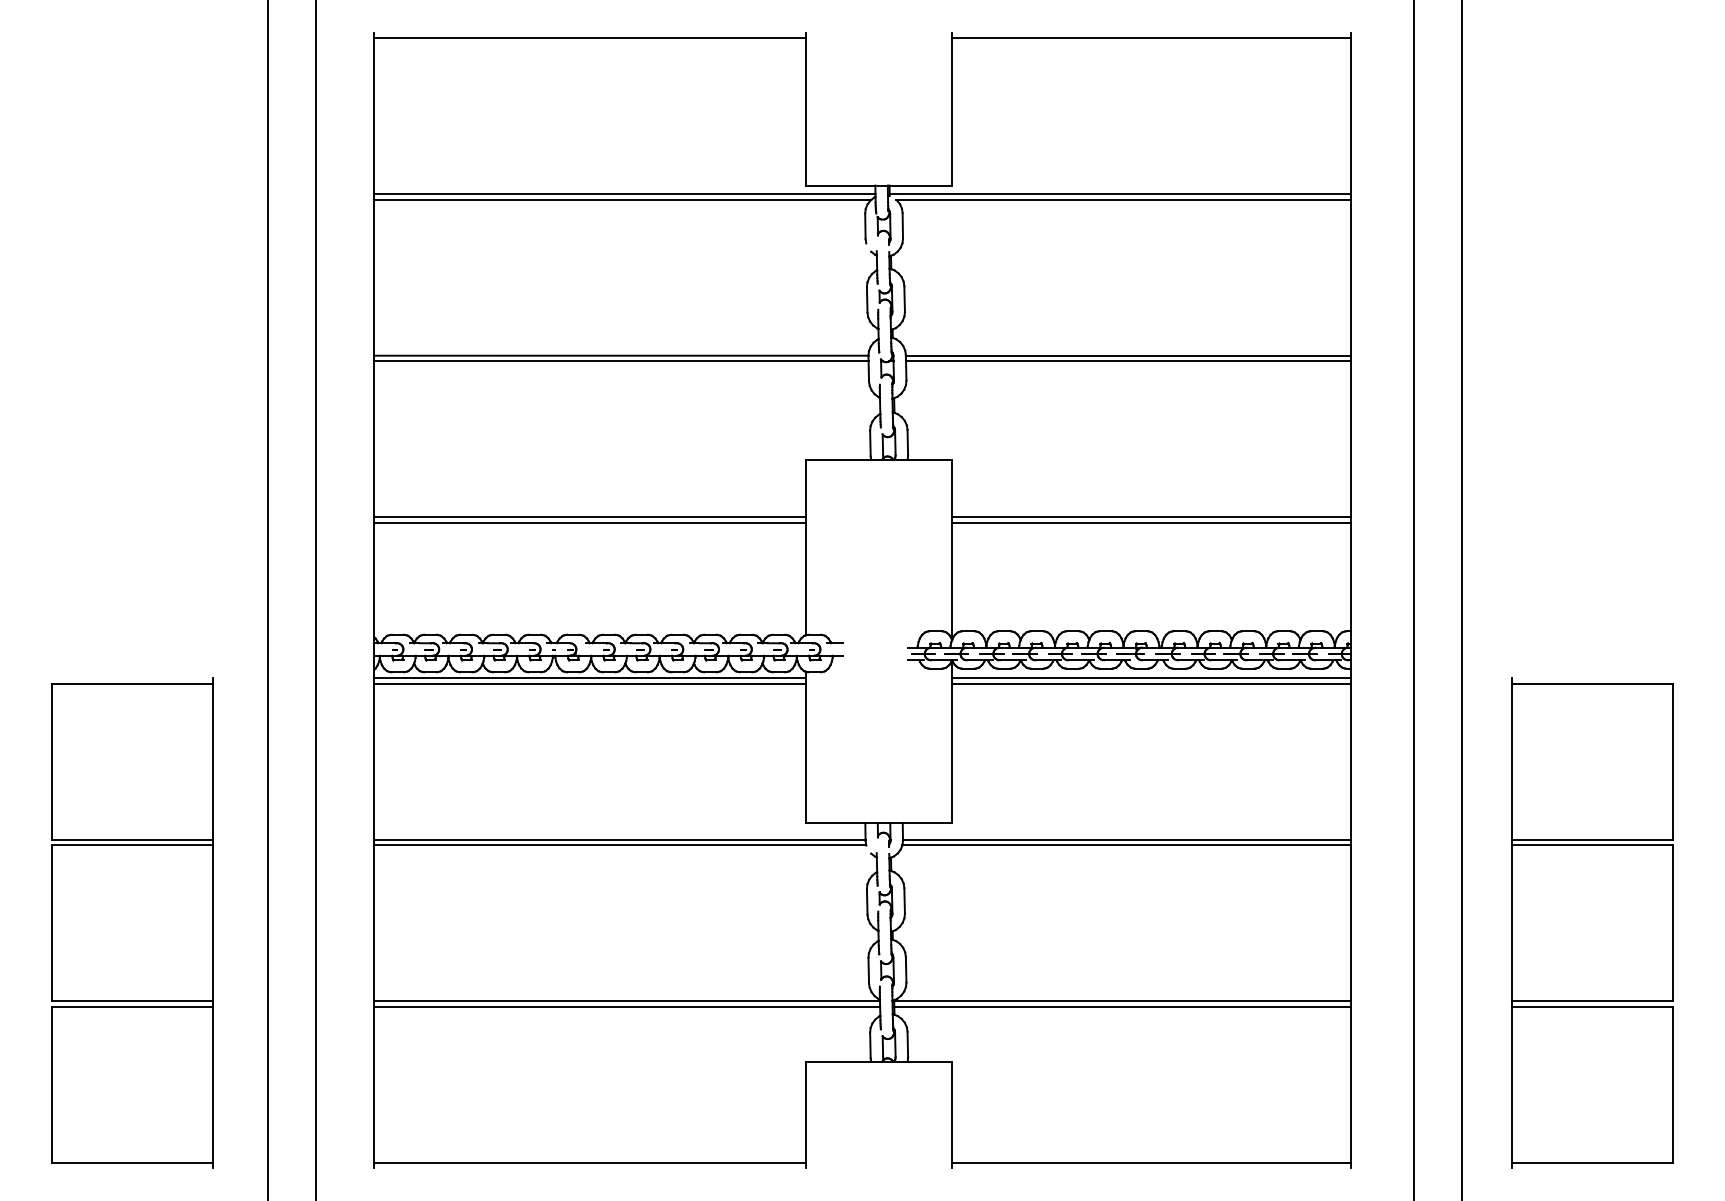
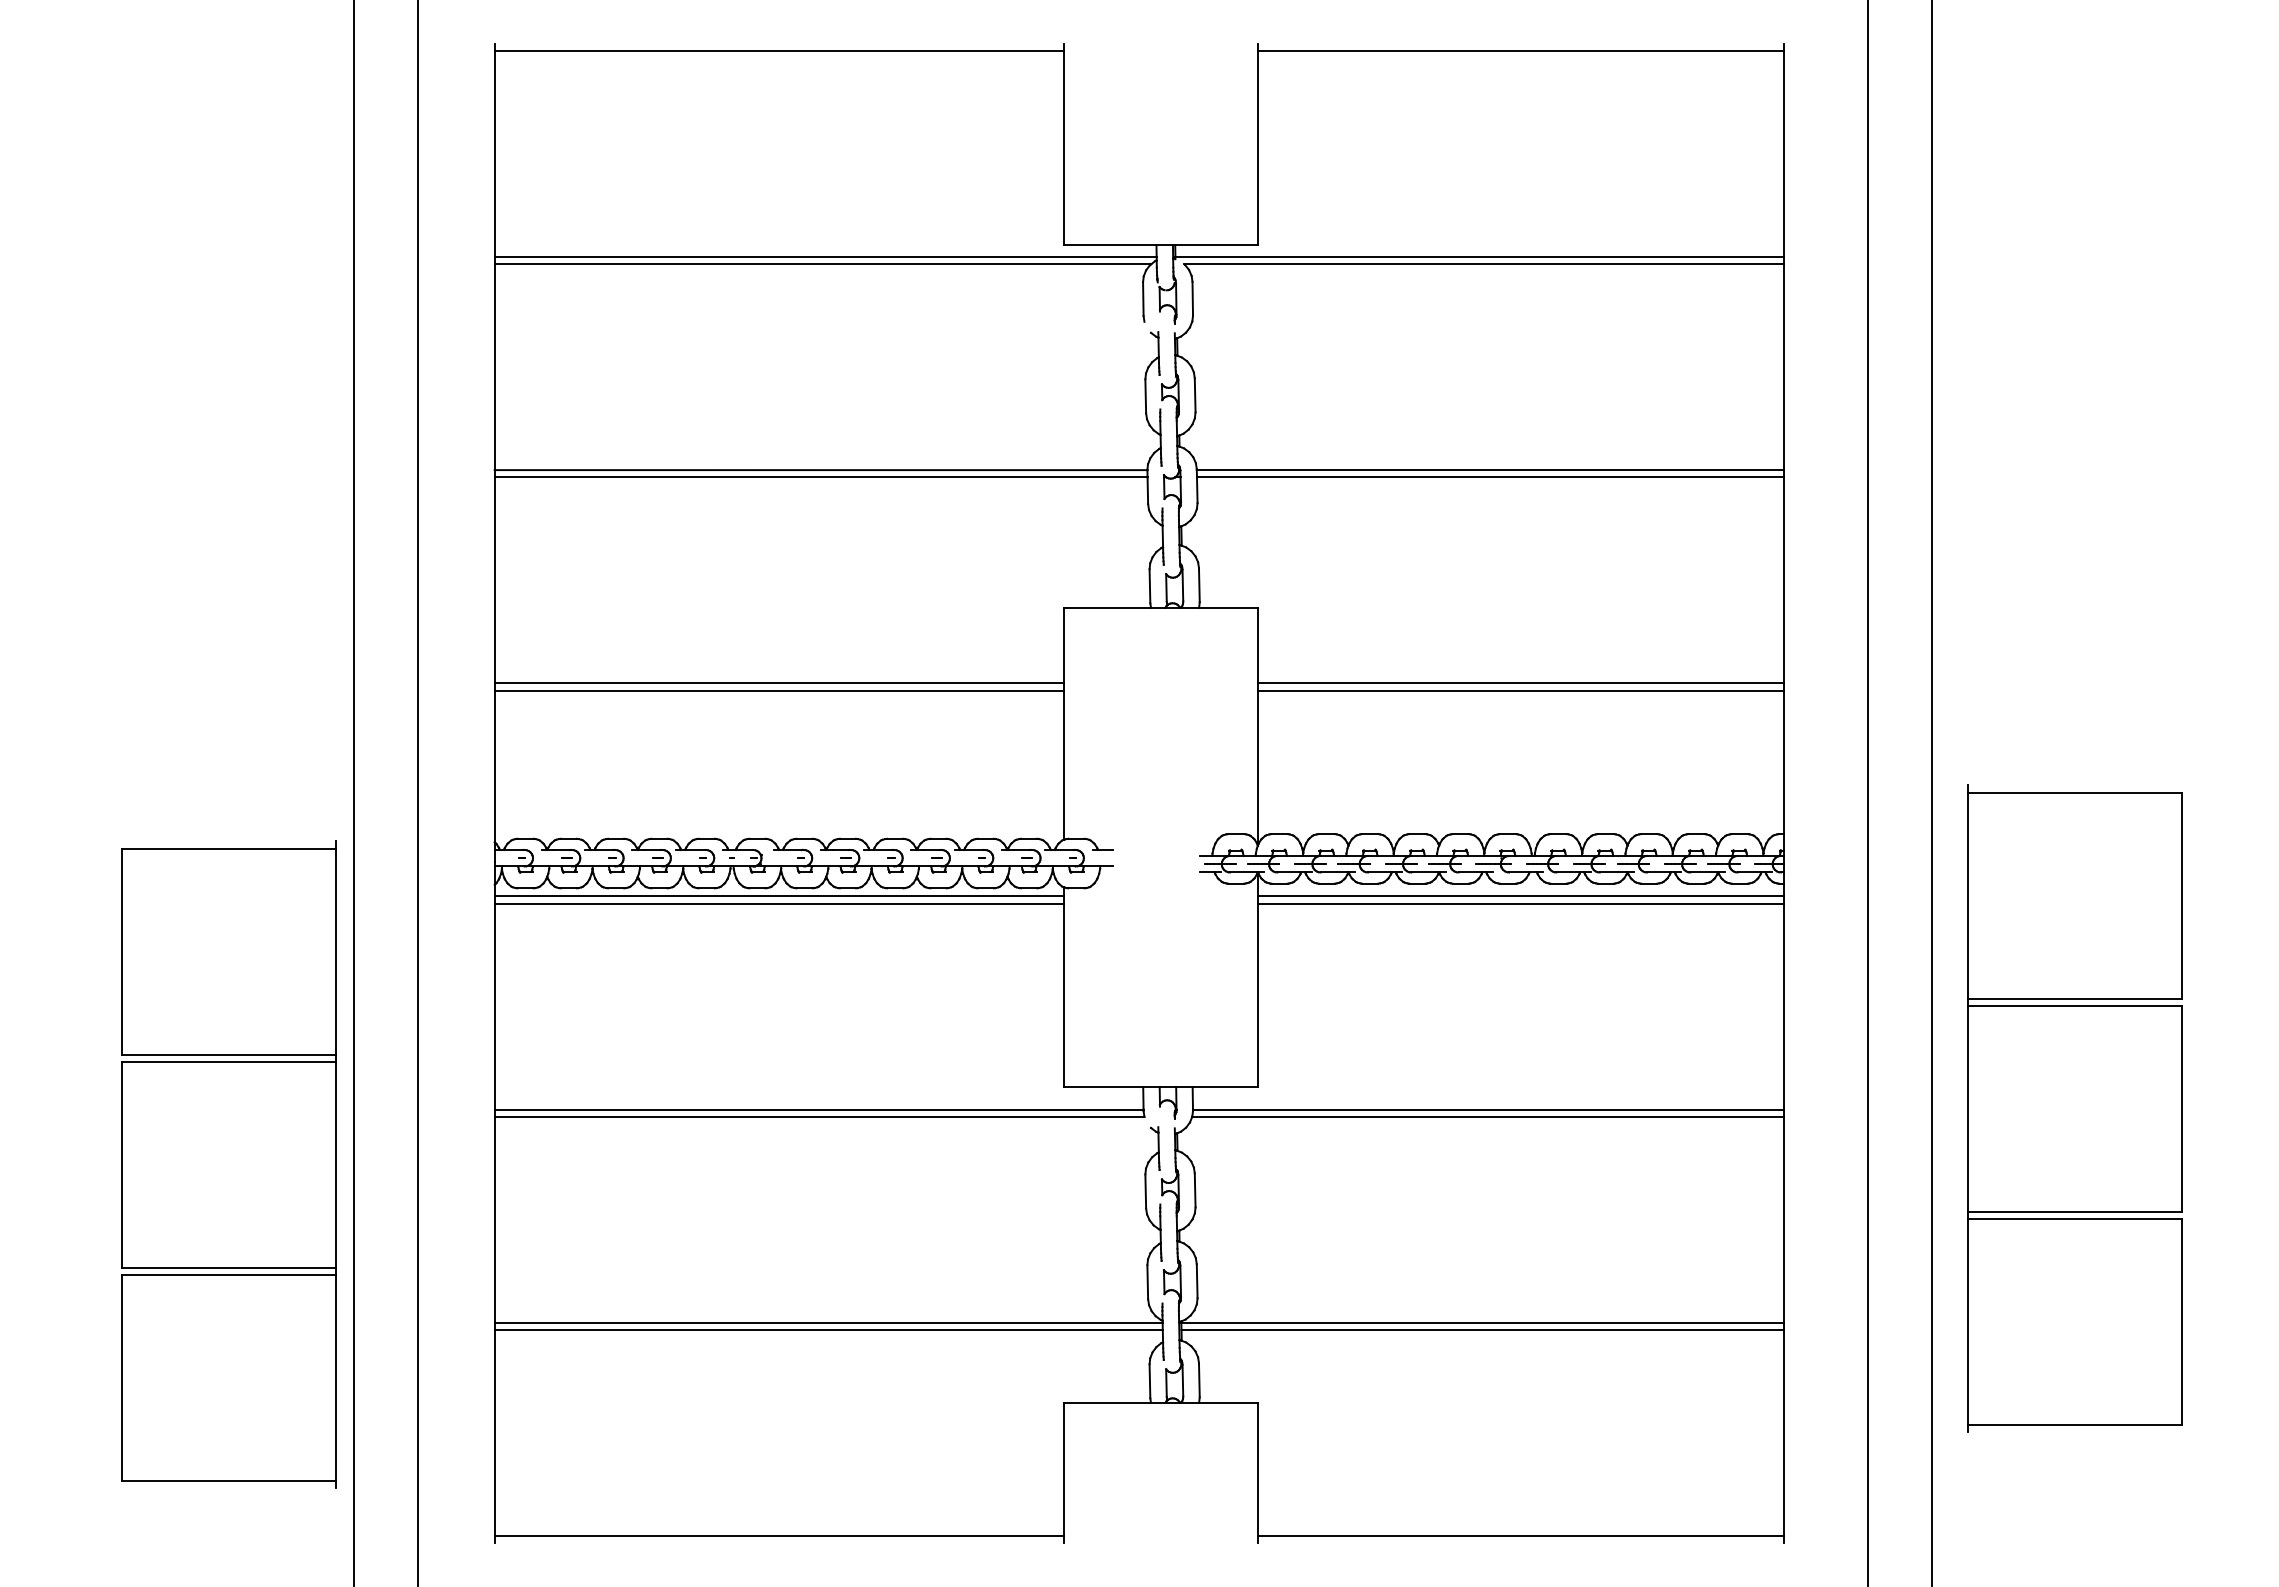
part: (131, 922) -> (228, 1164), moved
part: (1592, 922) -> (2074, 1108), moved

